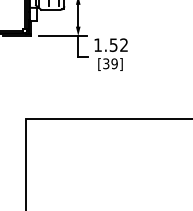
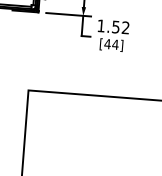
text: (109, 63) -> (110, 44), [39] -> [44]

